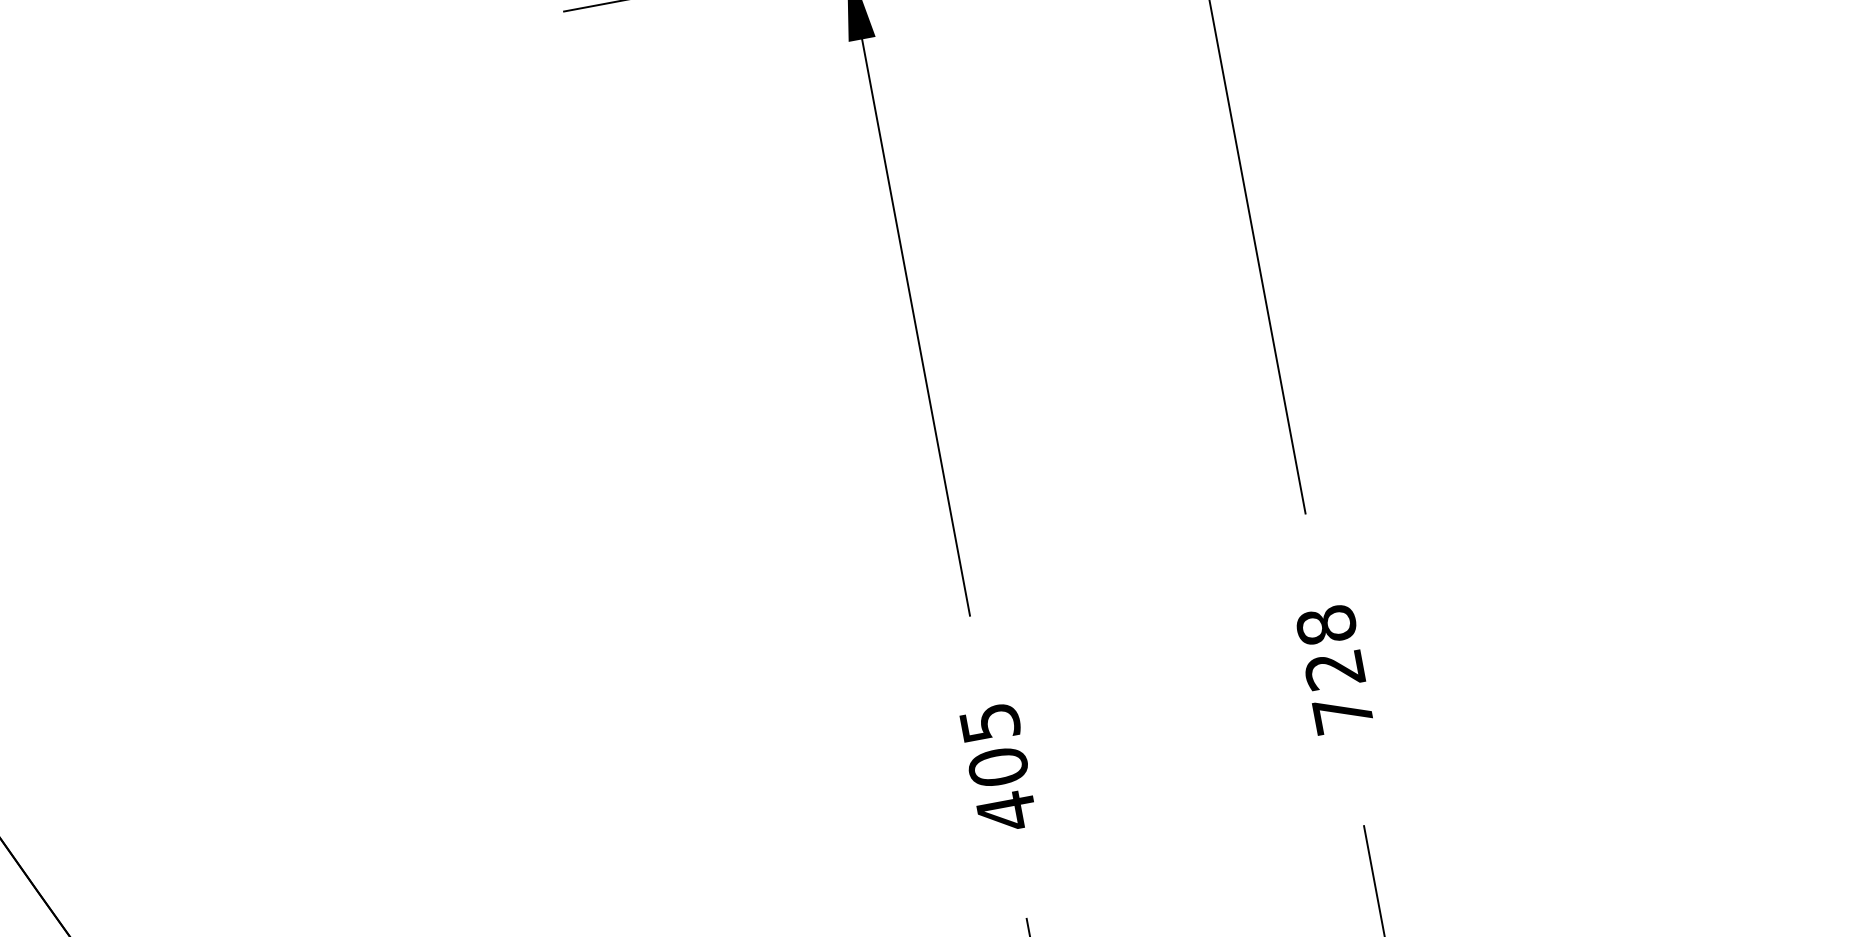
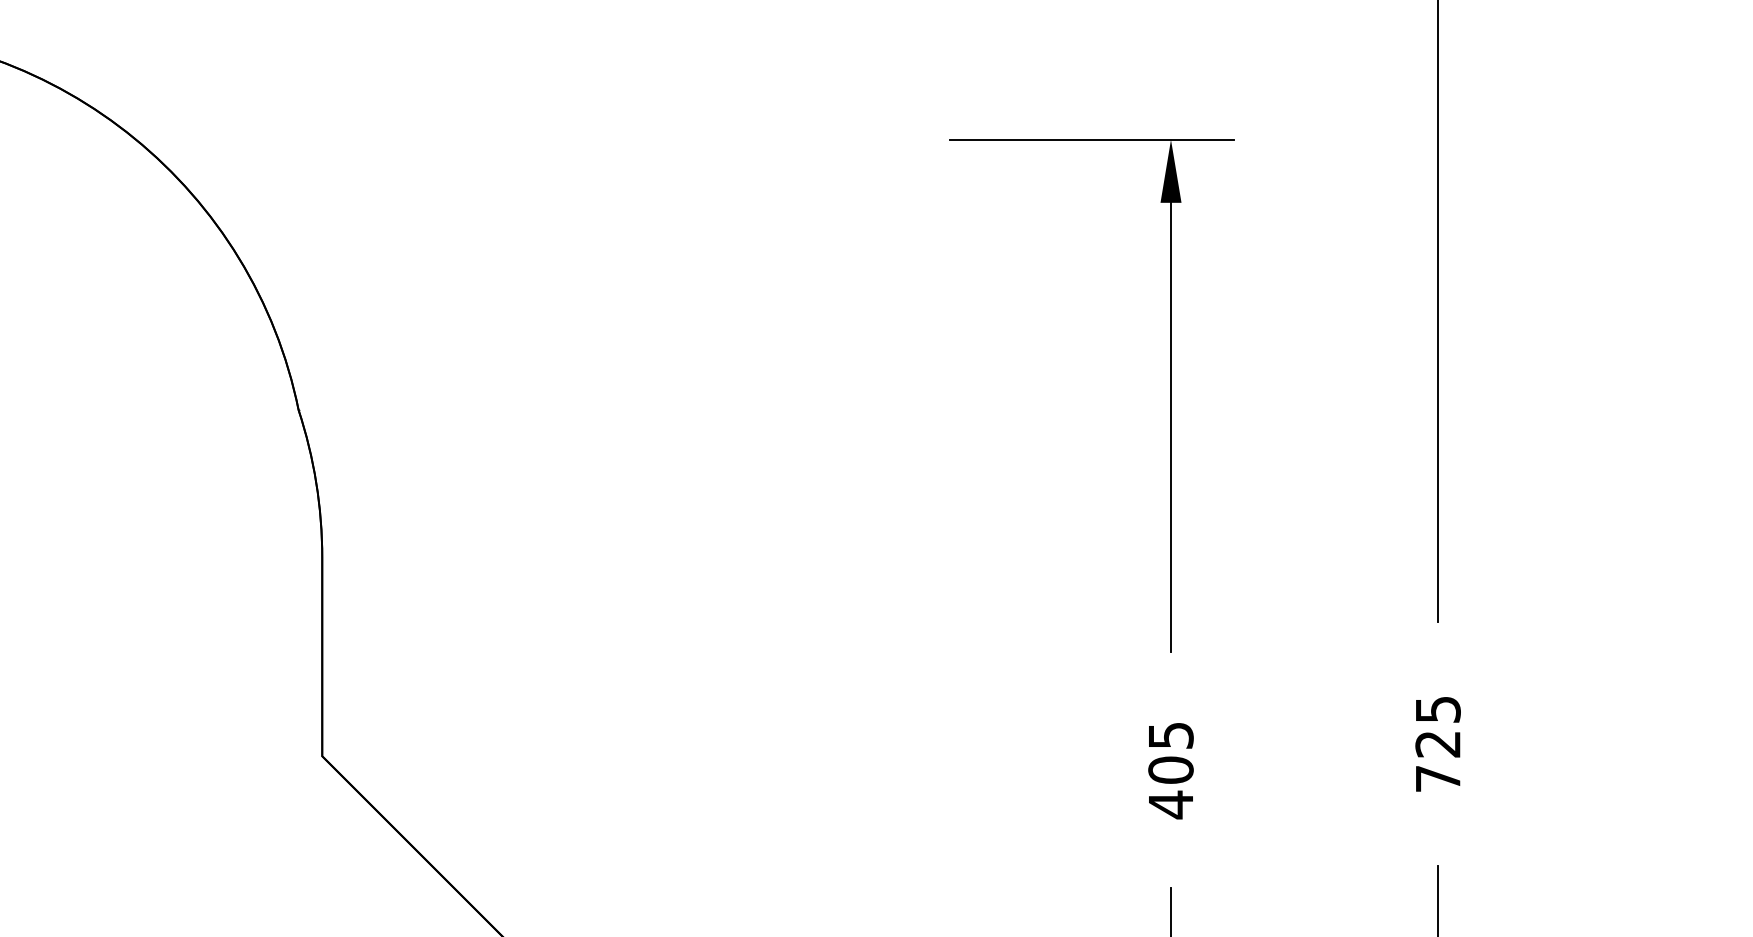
text: (1325, 625) -> (1437, 709), 728 -> 725

